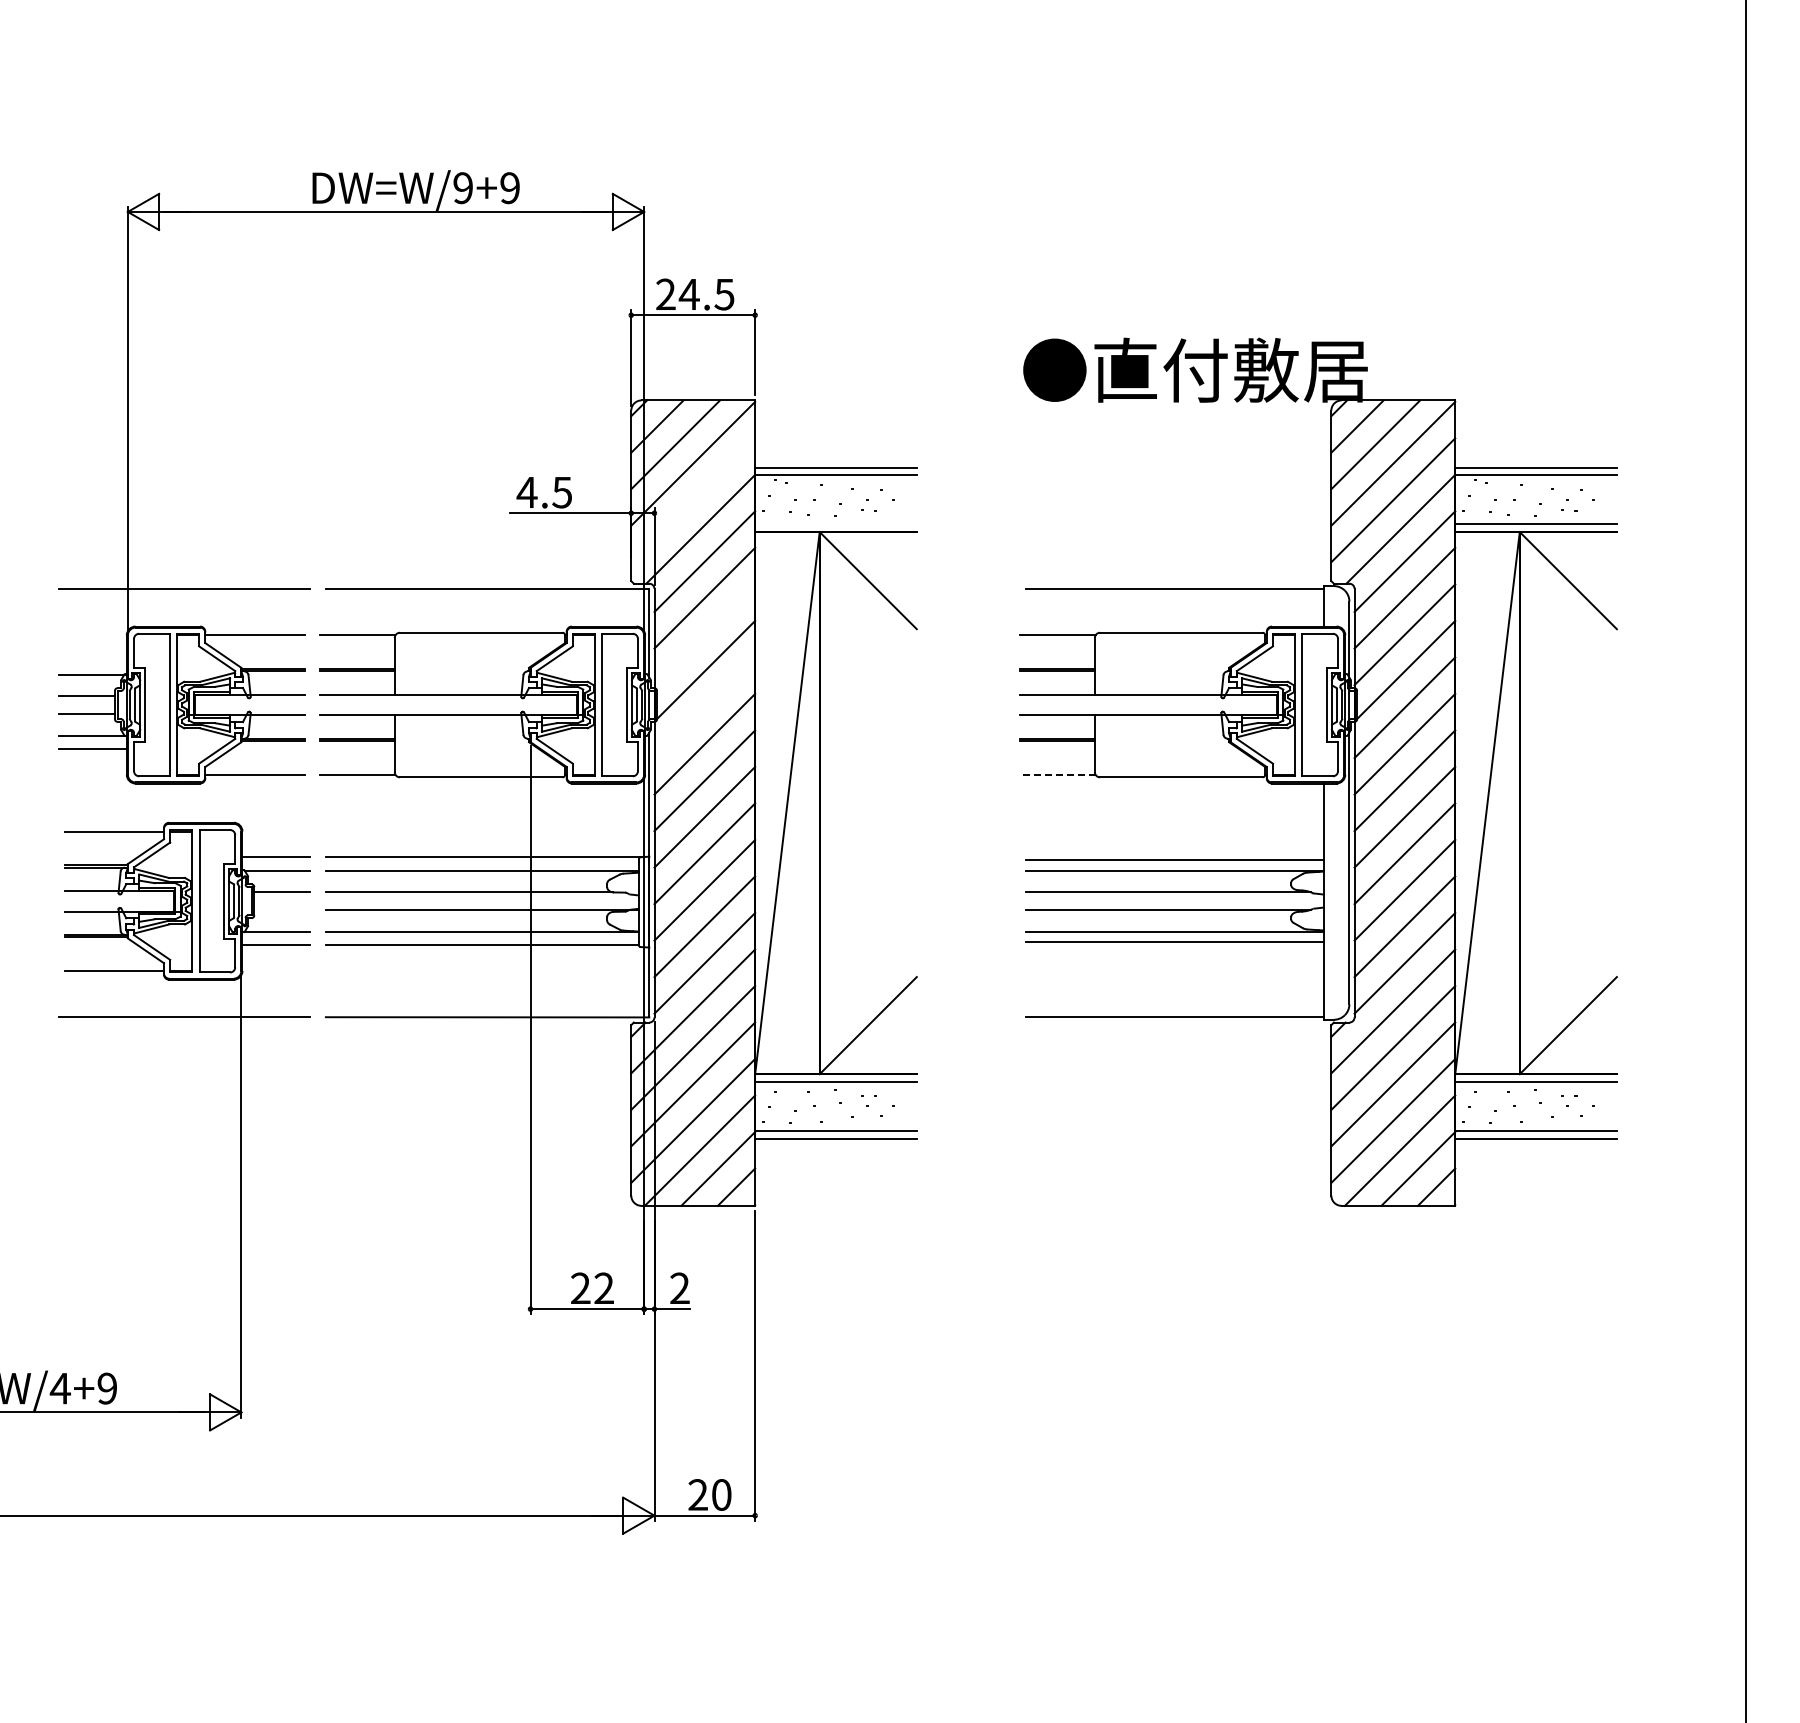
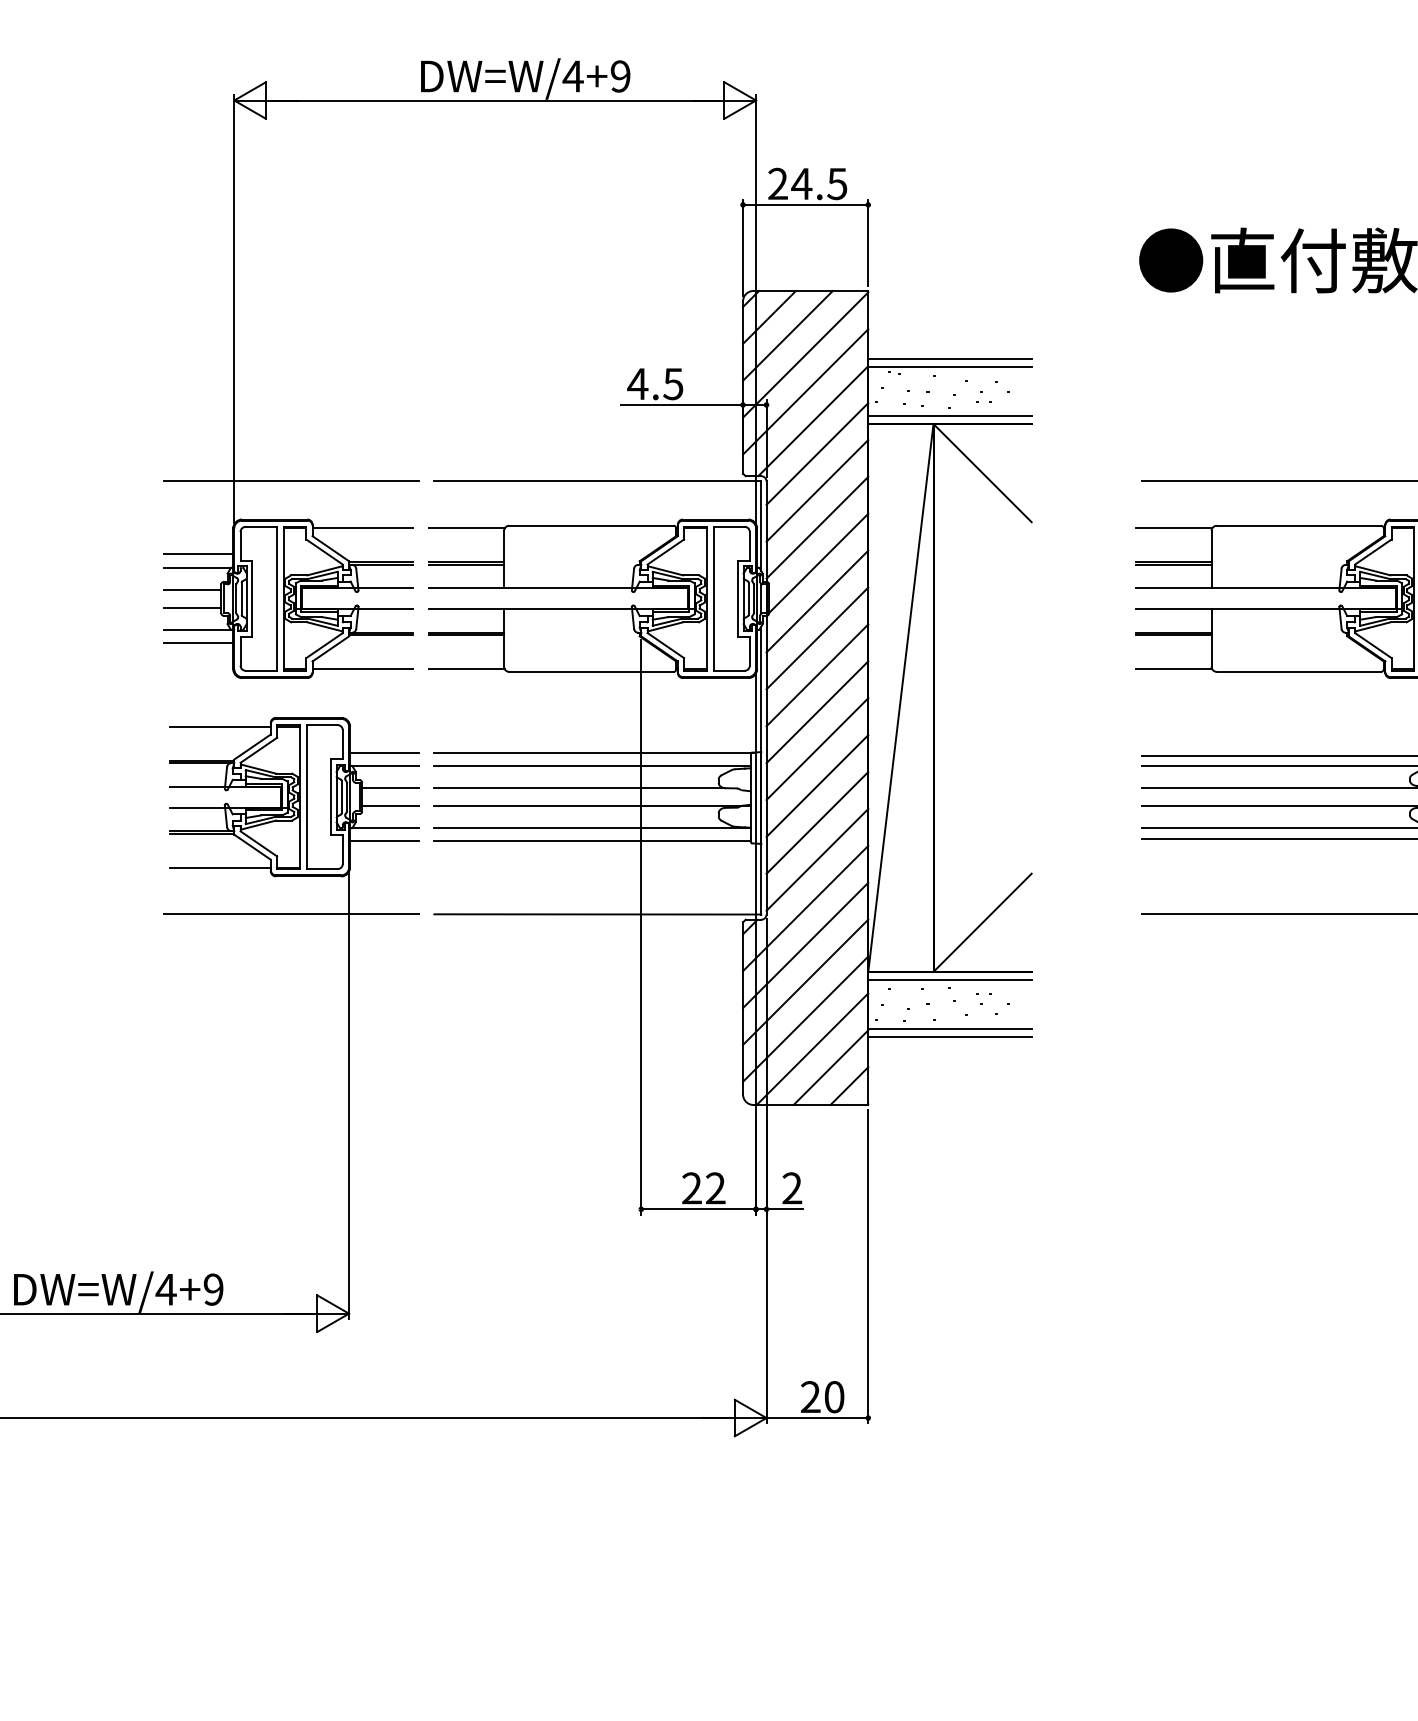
text: (462, 188) -> (572, 76), DW=W/9+9 -> DW=W/4+9
line: (693, 500) -> (805, 392), added
line: (835, 524) -> (949, 416), added
line: (704, 634) -> (817, 527), added
line: (92, 661) -> (198, 554), added
line: (704, 707) -> (817, 601), added
line: (1057, 774) -> (1173, 669), dashed -> solid
line: (282, 909) -> (390, 805), added

